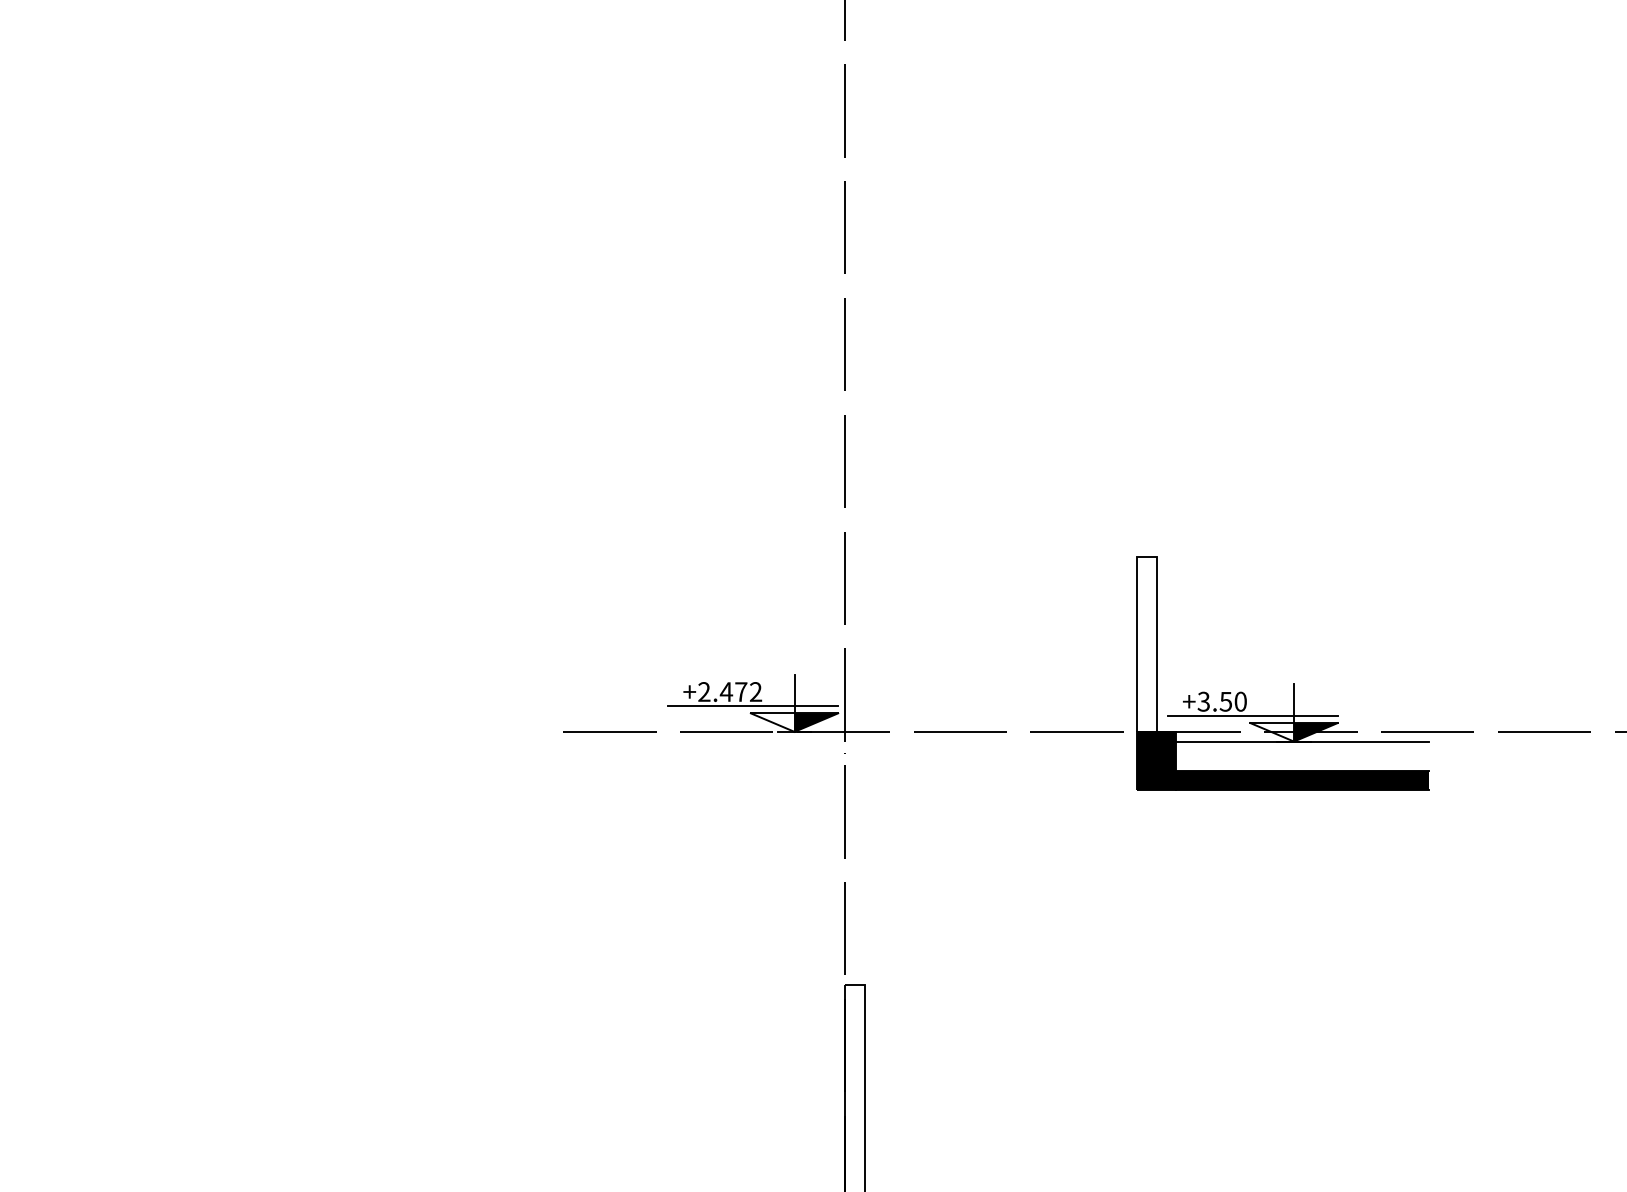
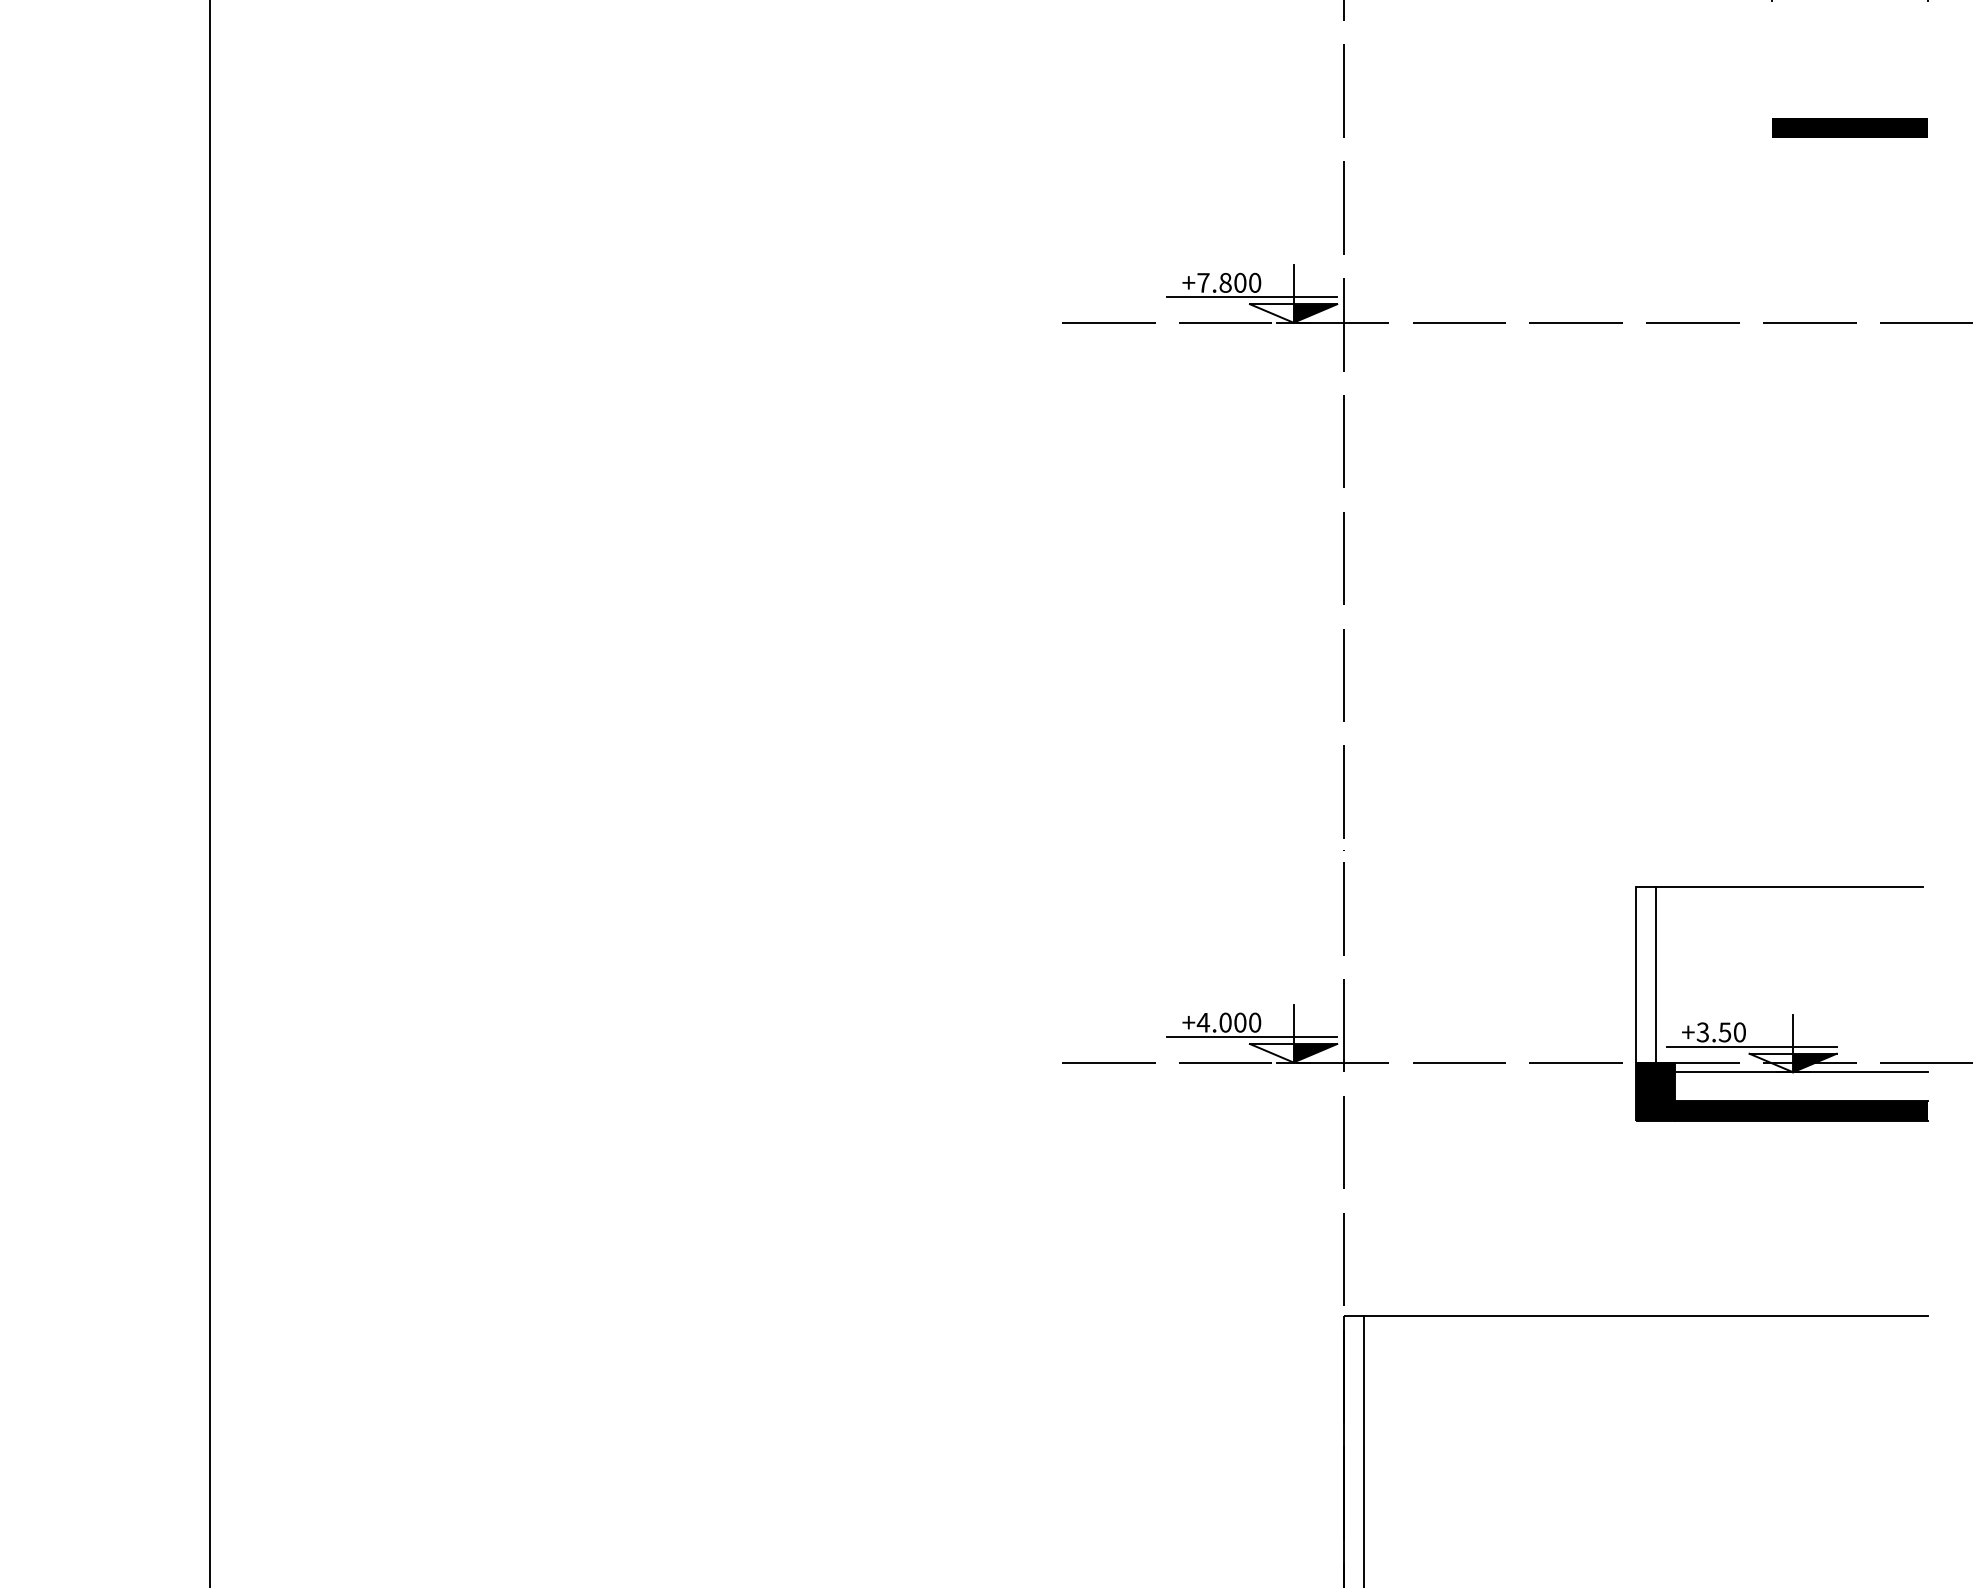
line: (1289, 556) -> (1788, 887), added
text: (729, 691) -> (1228, 1022), +2.472 -> +4.000
line: (1146, 984) -> (1645, 1315), added

